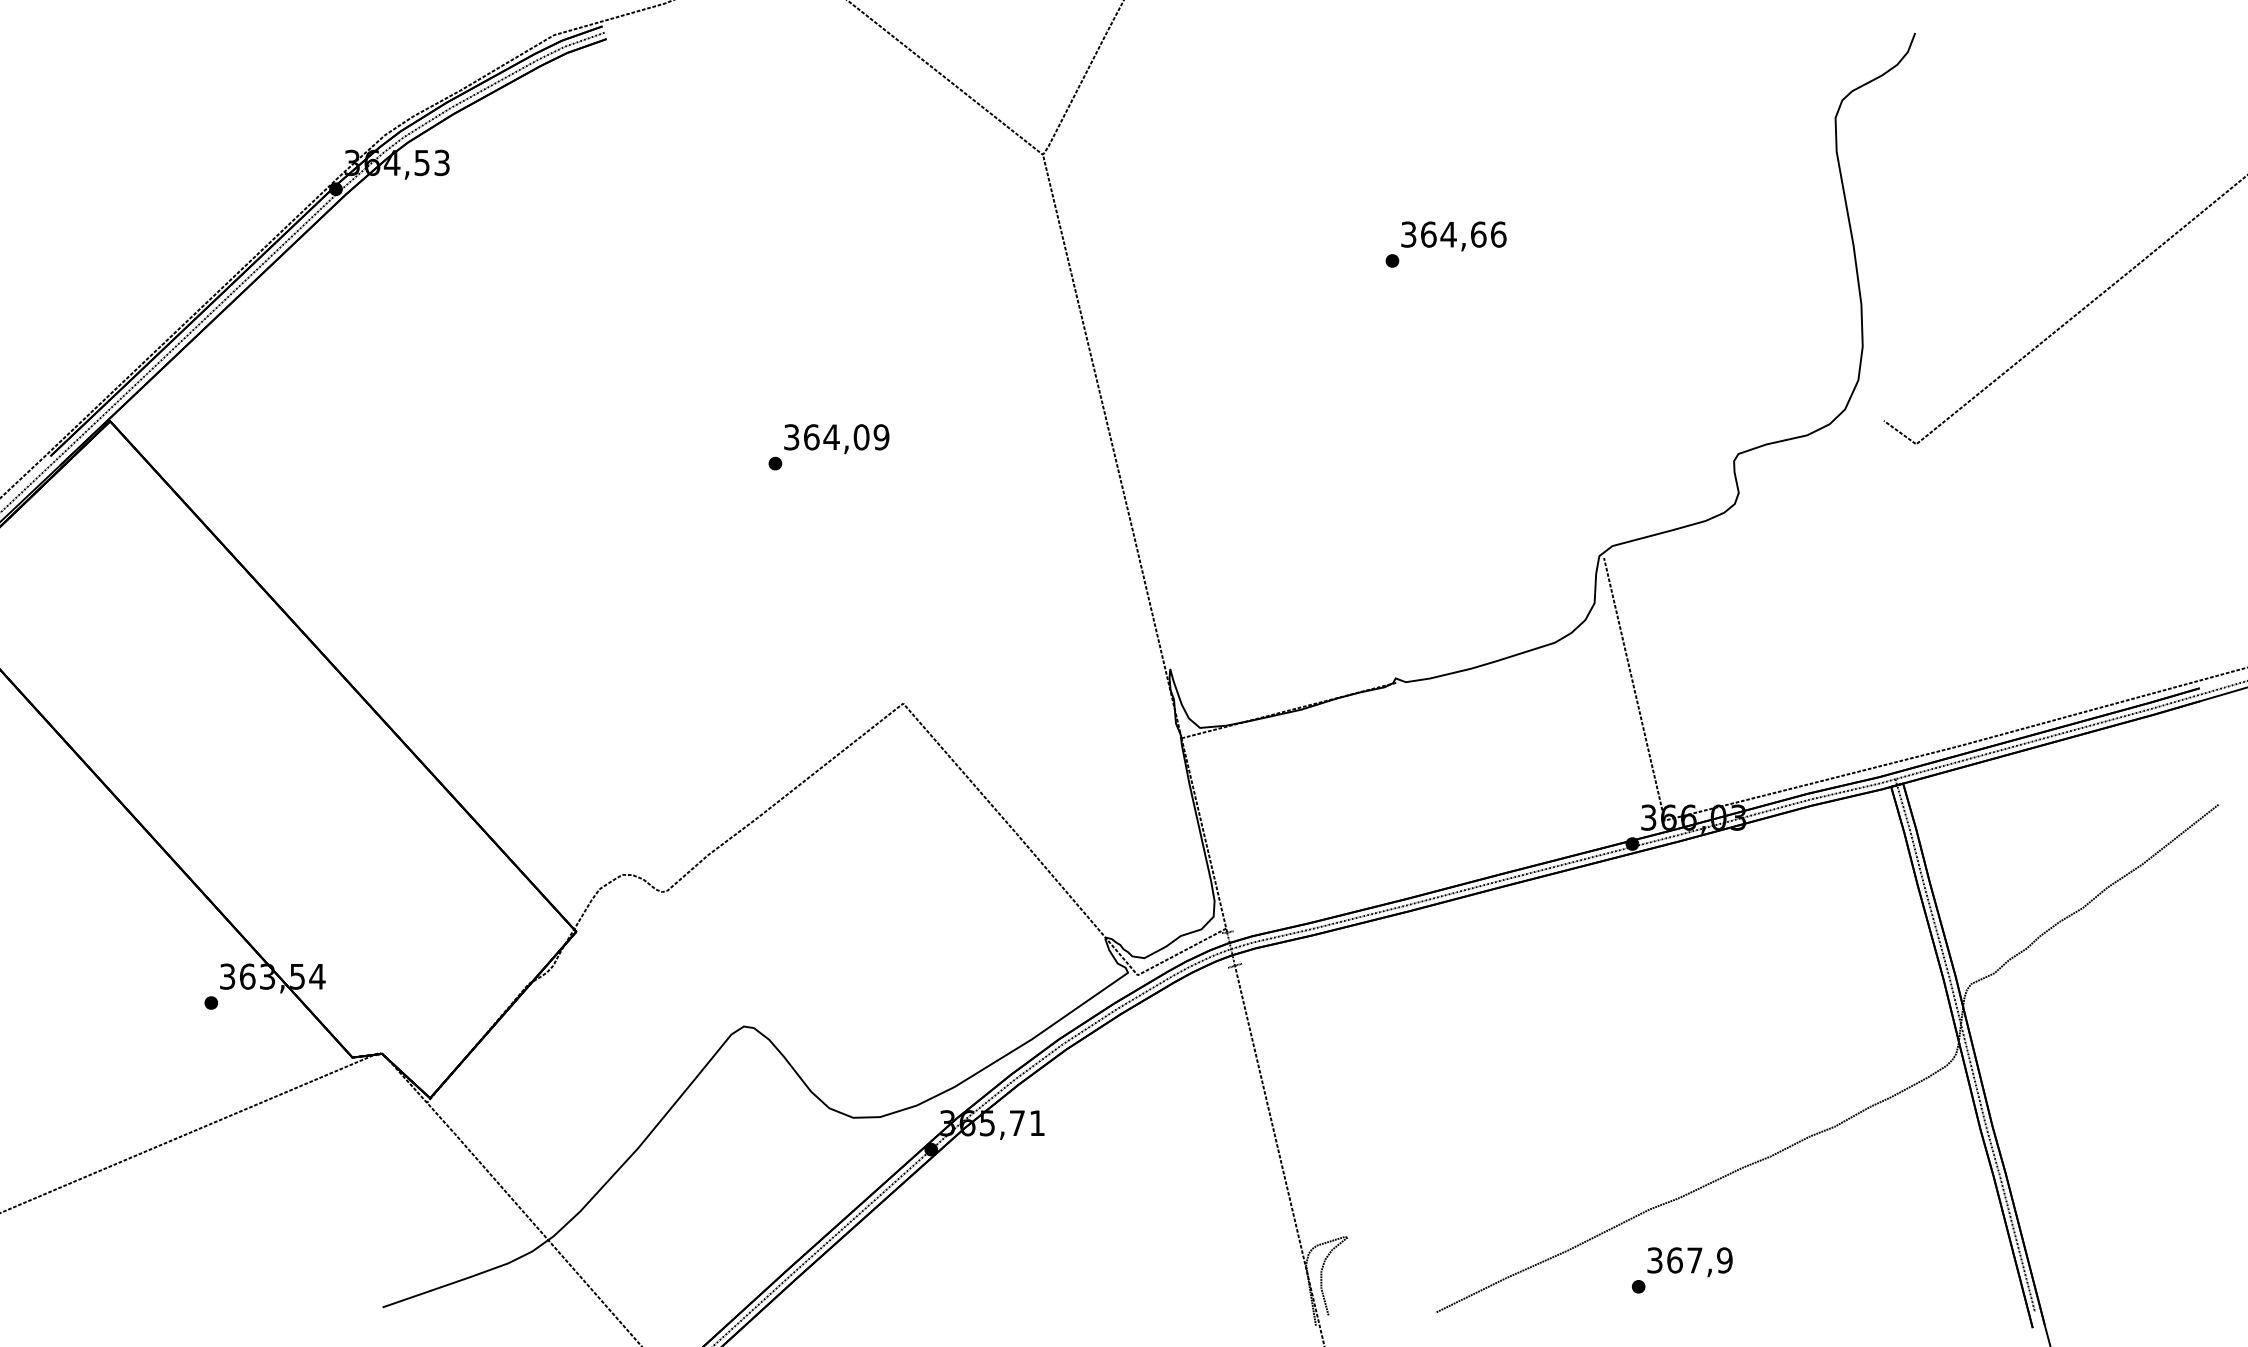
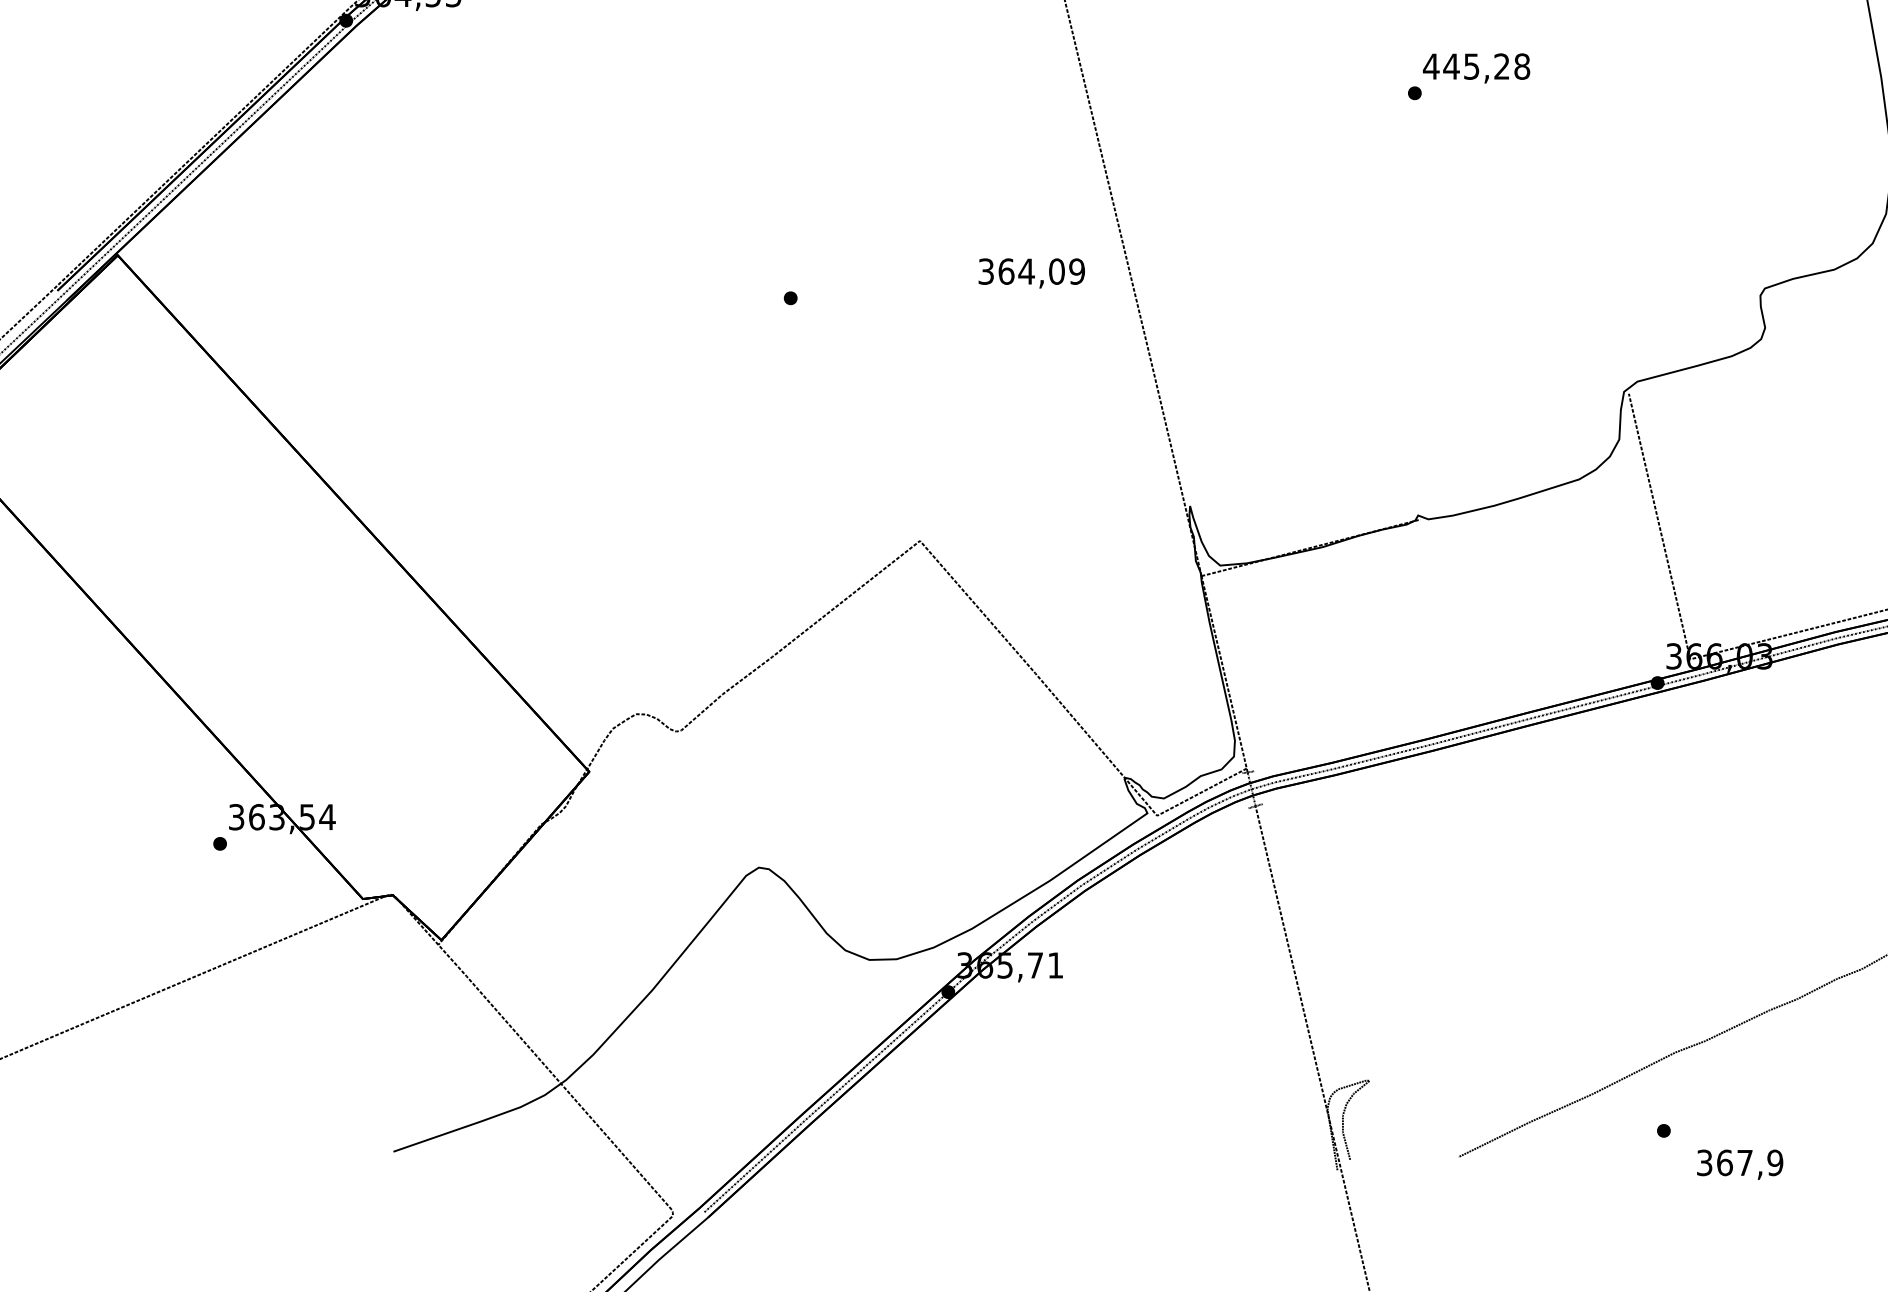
text: (1453, 234) -> (1476, 66), 364,66 -> 445,28
text: (836, 438) -> (1031, 272), moved
text: (1689, 1262) -> (1739, 1164), moved

